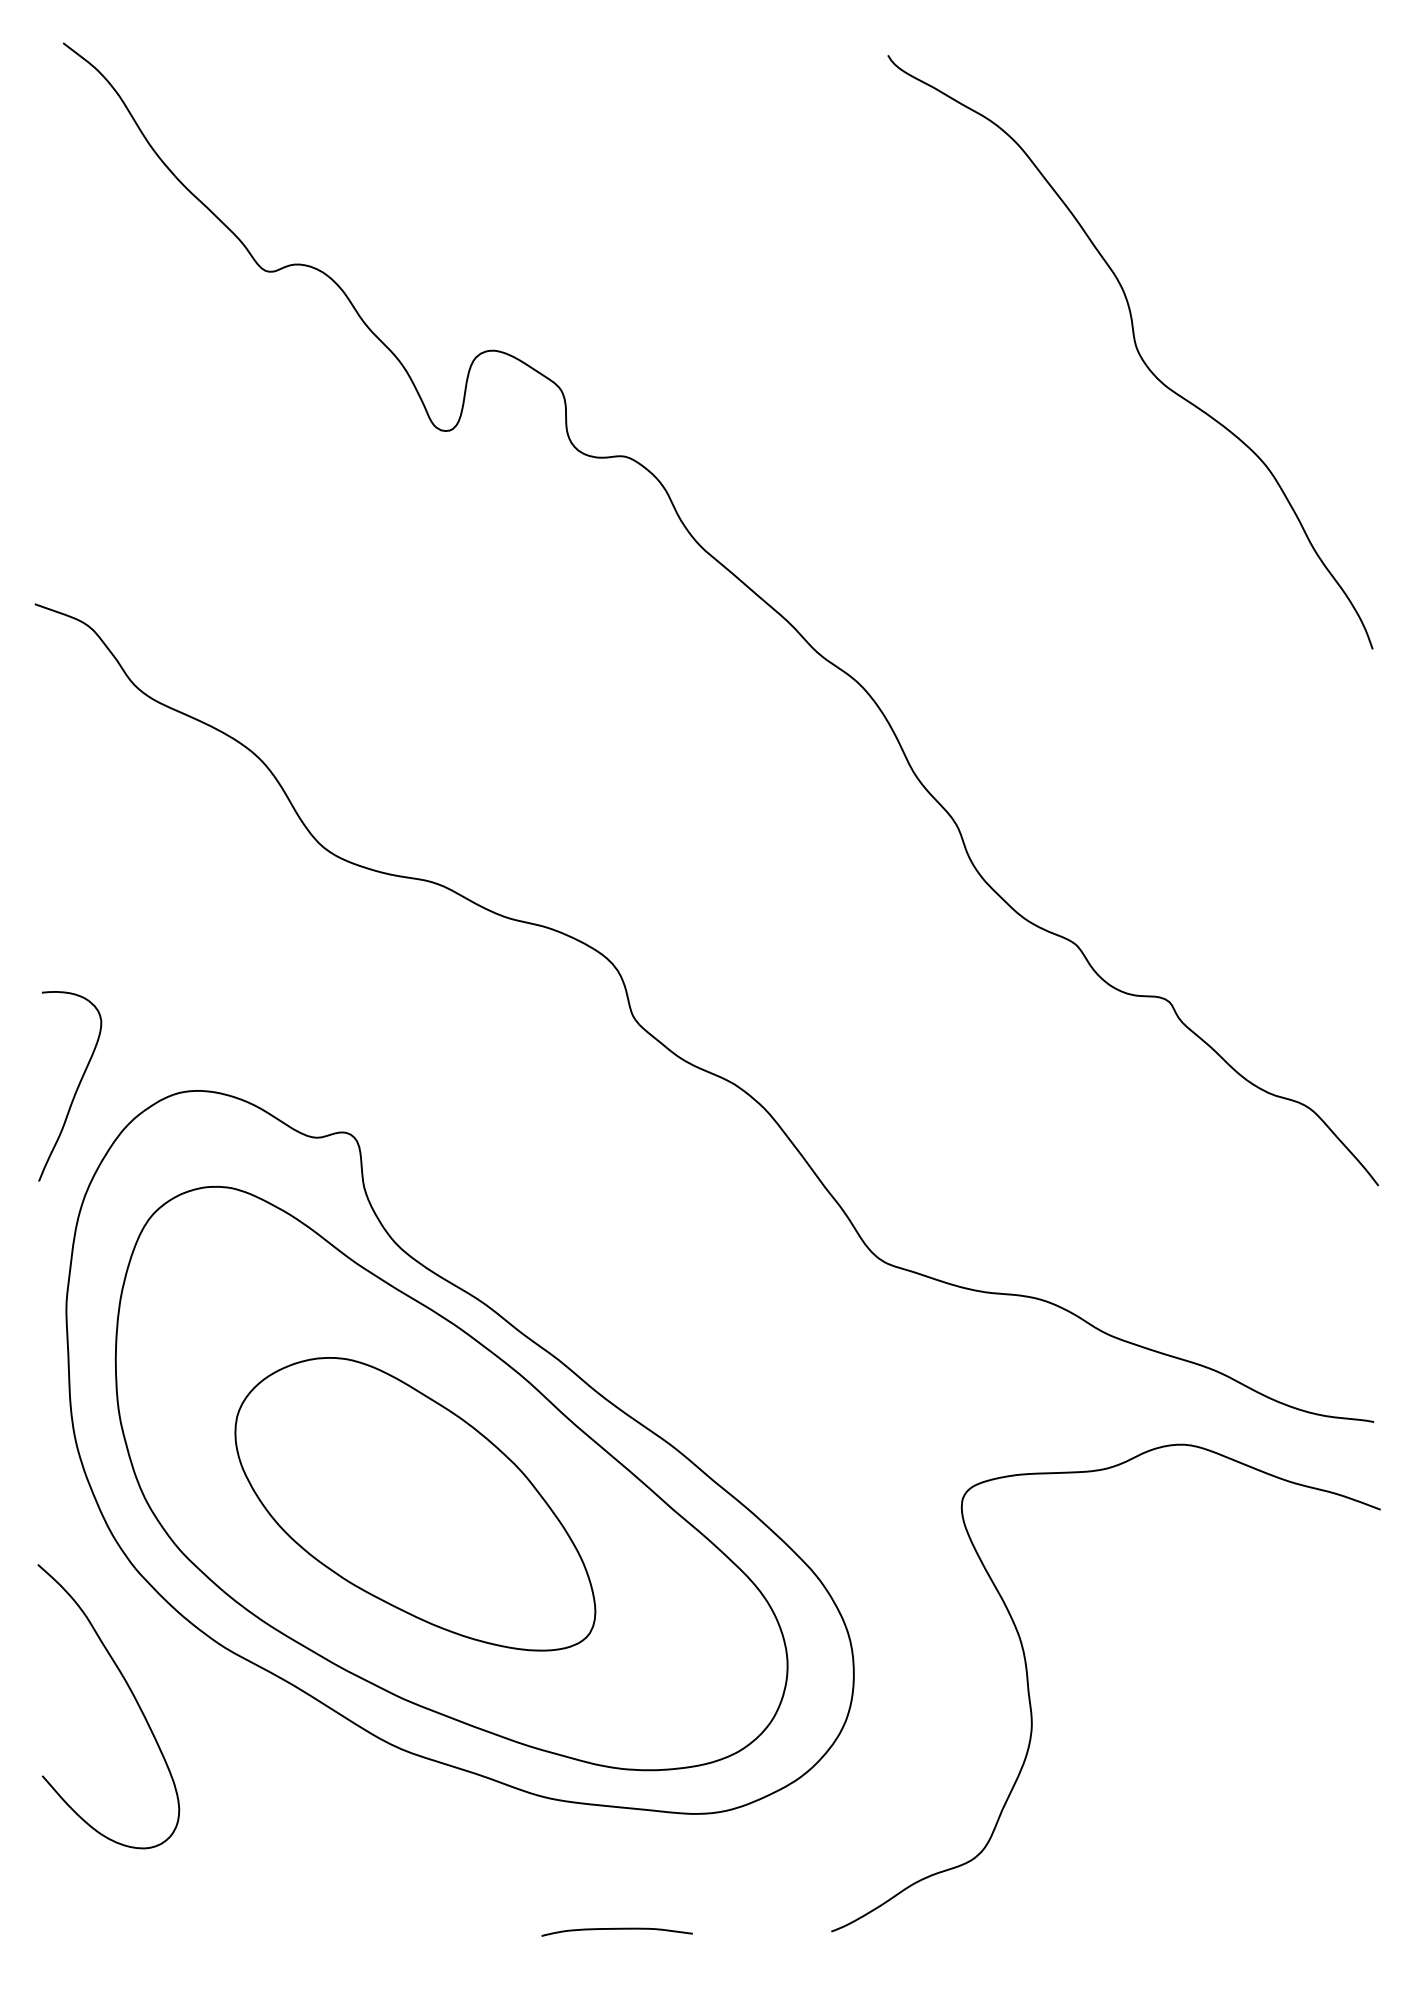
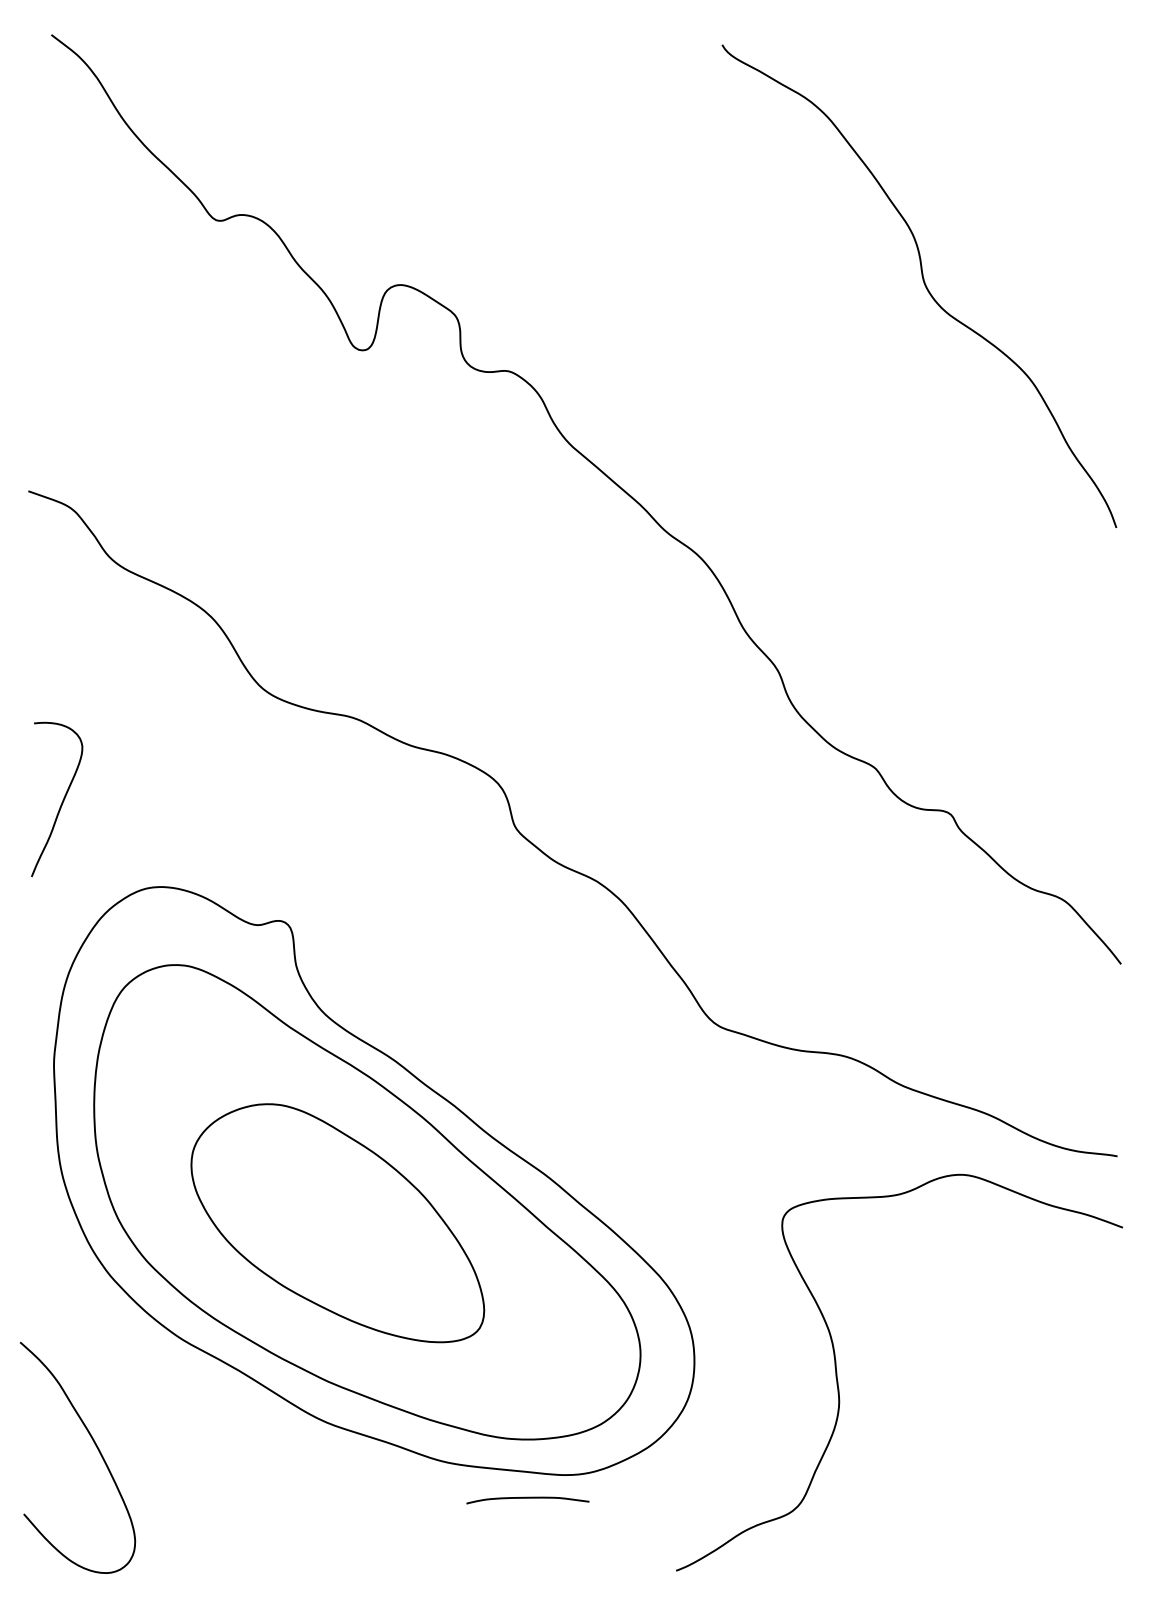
curve: (76, 1088) -> (62, 801), moved
curve: (132, 1695) -> (97, 1448), moved
curve: (616, 1929) -> (527, 1498), moved

